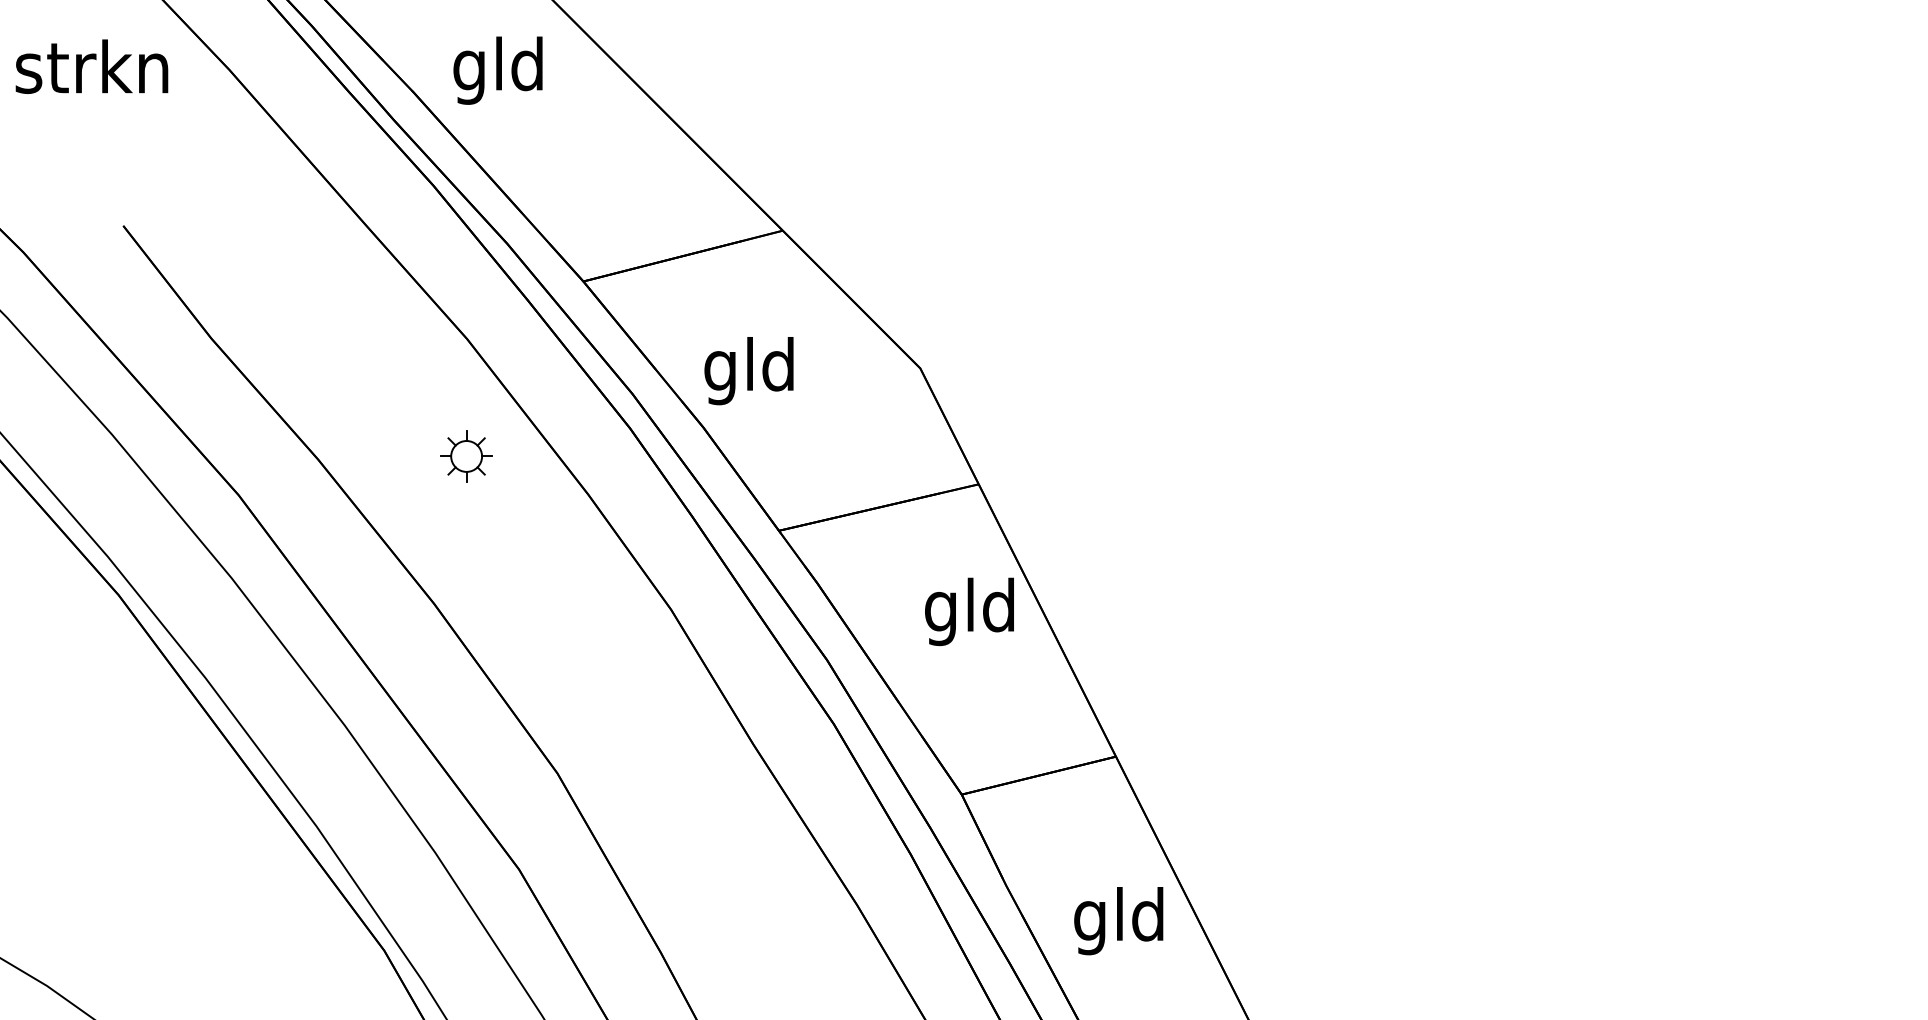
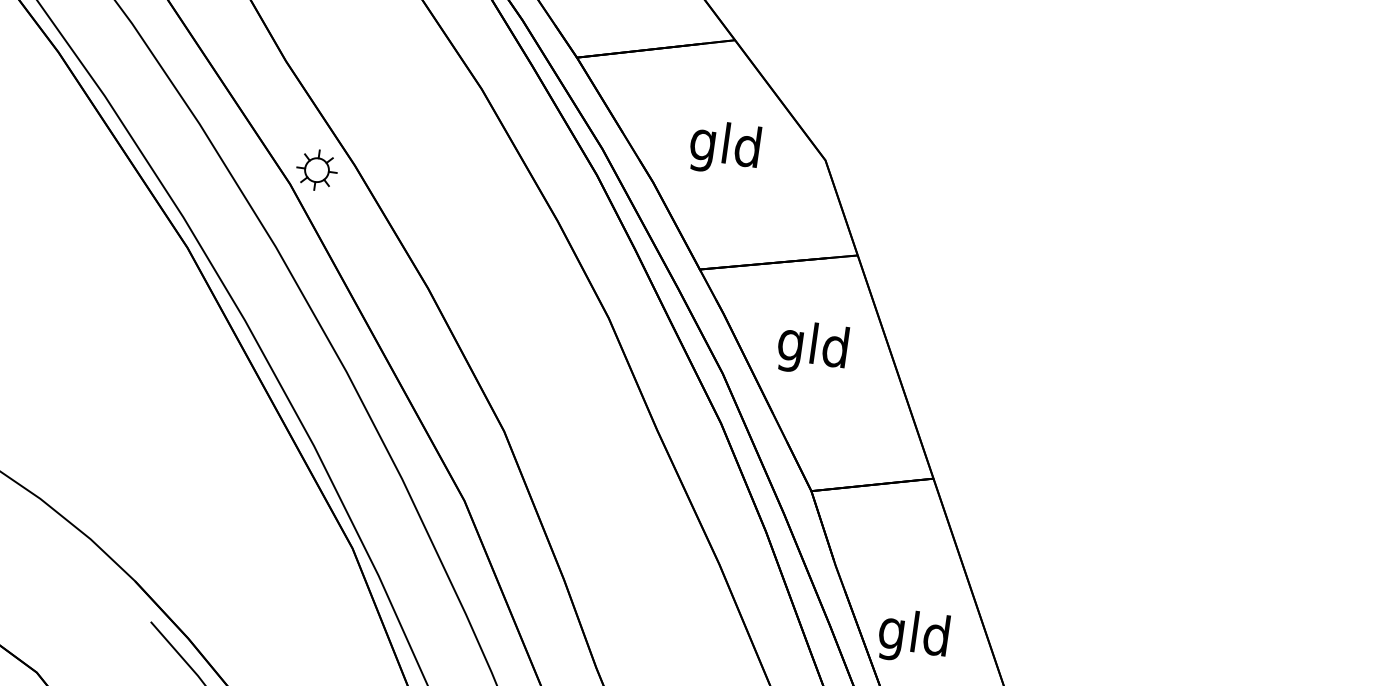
text: (748, 371) -> (724, 148), moved
part: (466, 456) -> (316, 170), moved
text: (969, 611) -> (812, 348), moved
text: (1118, 921) -> (913, 637), moved

